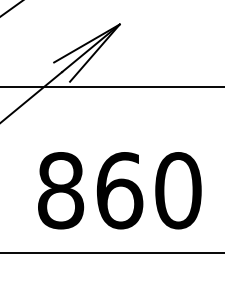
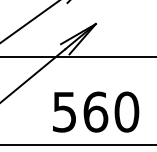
text: (60, 189) -> (64, 111), 860 -> 560

